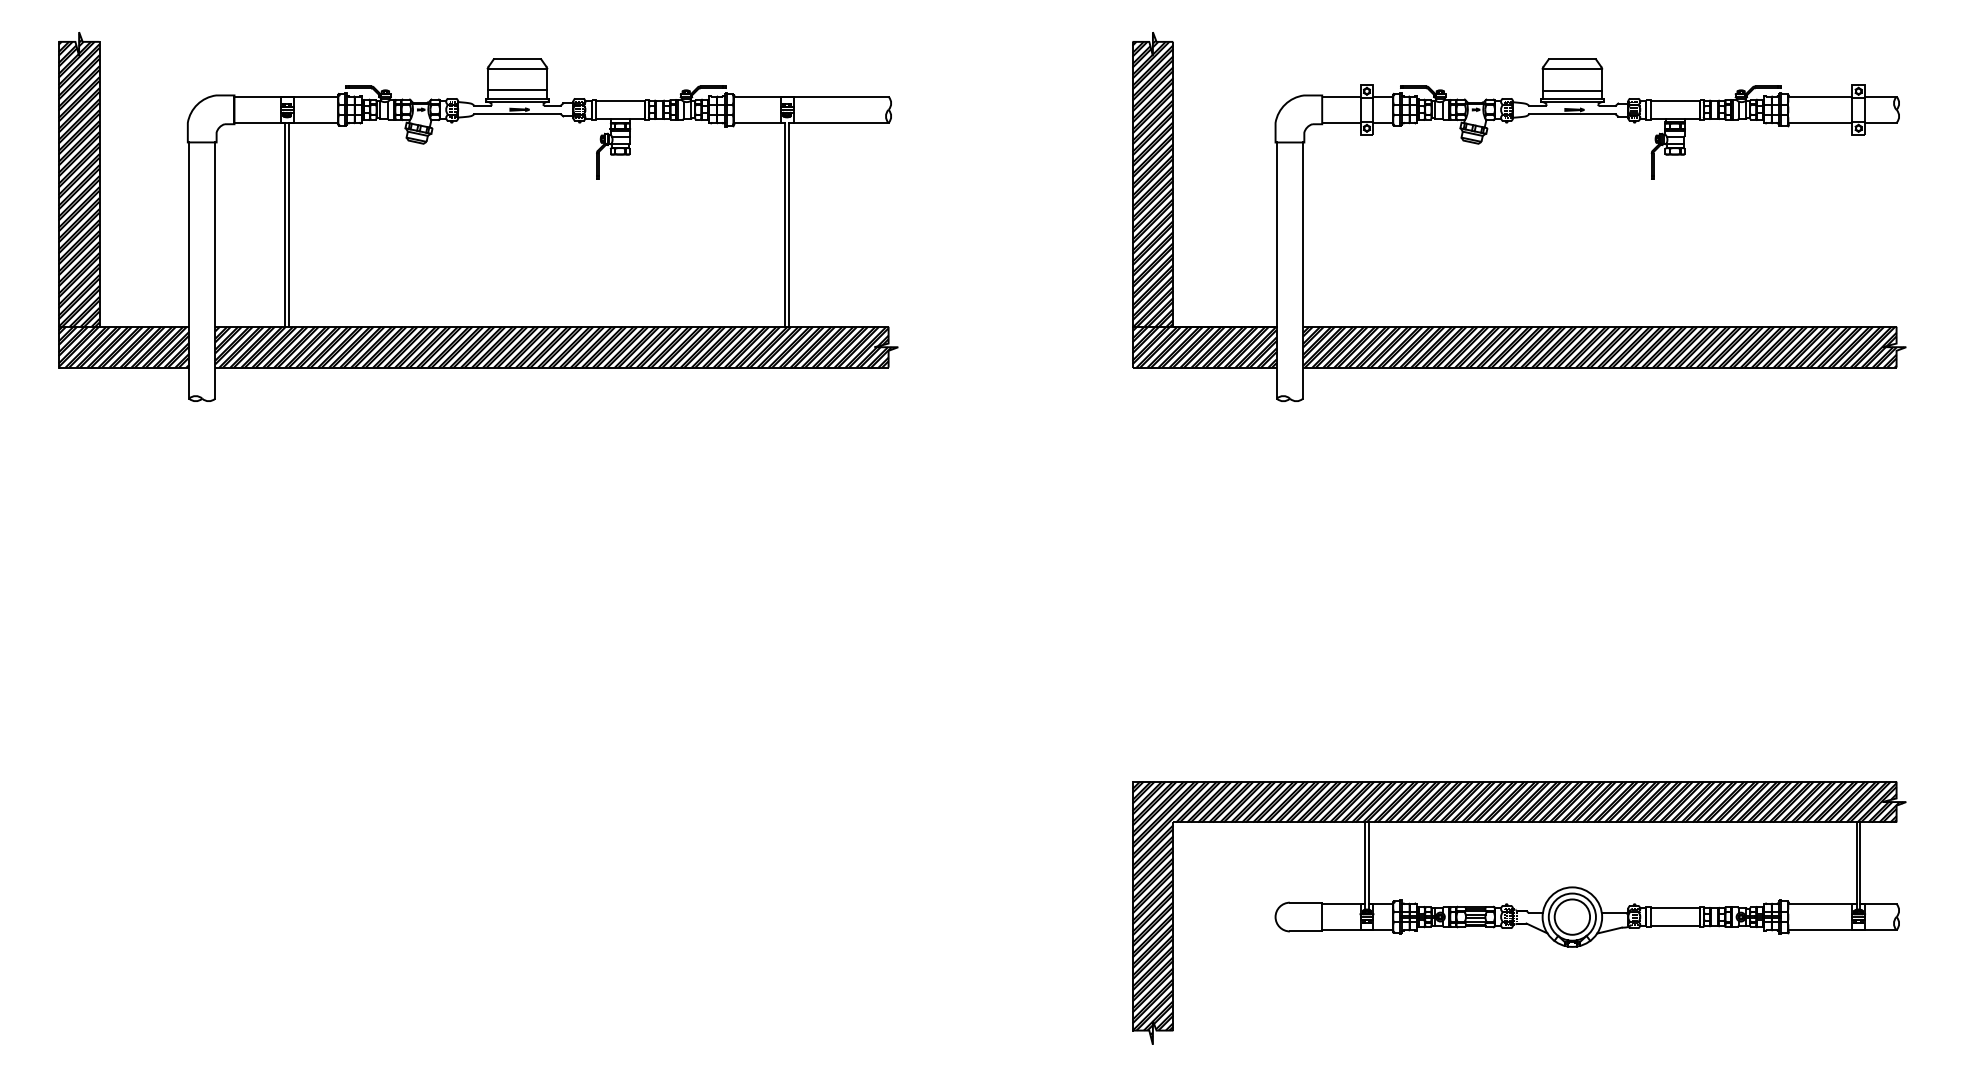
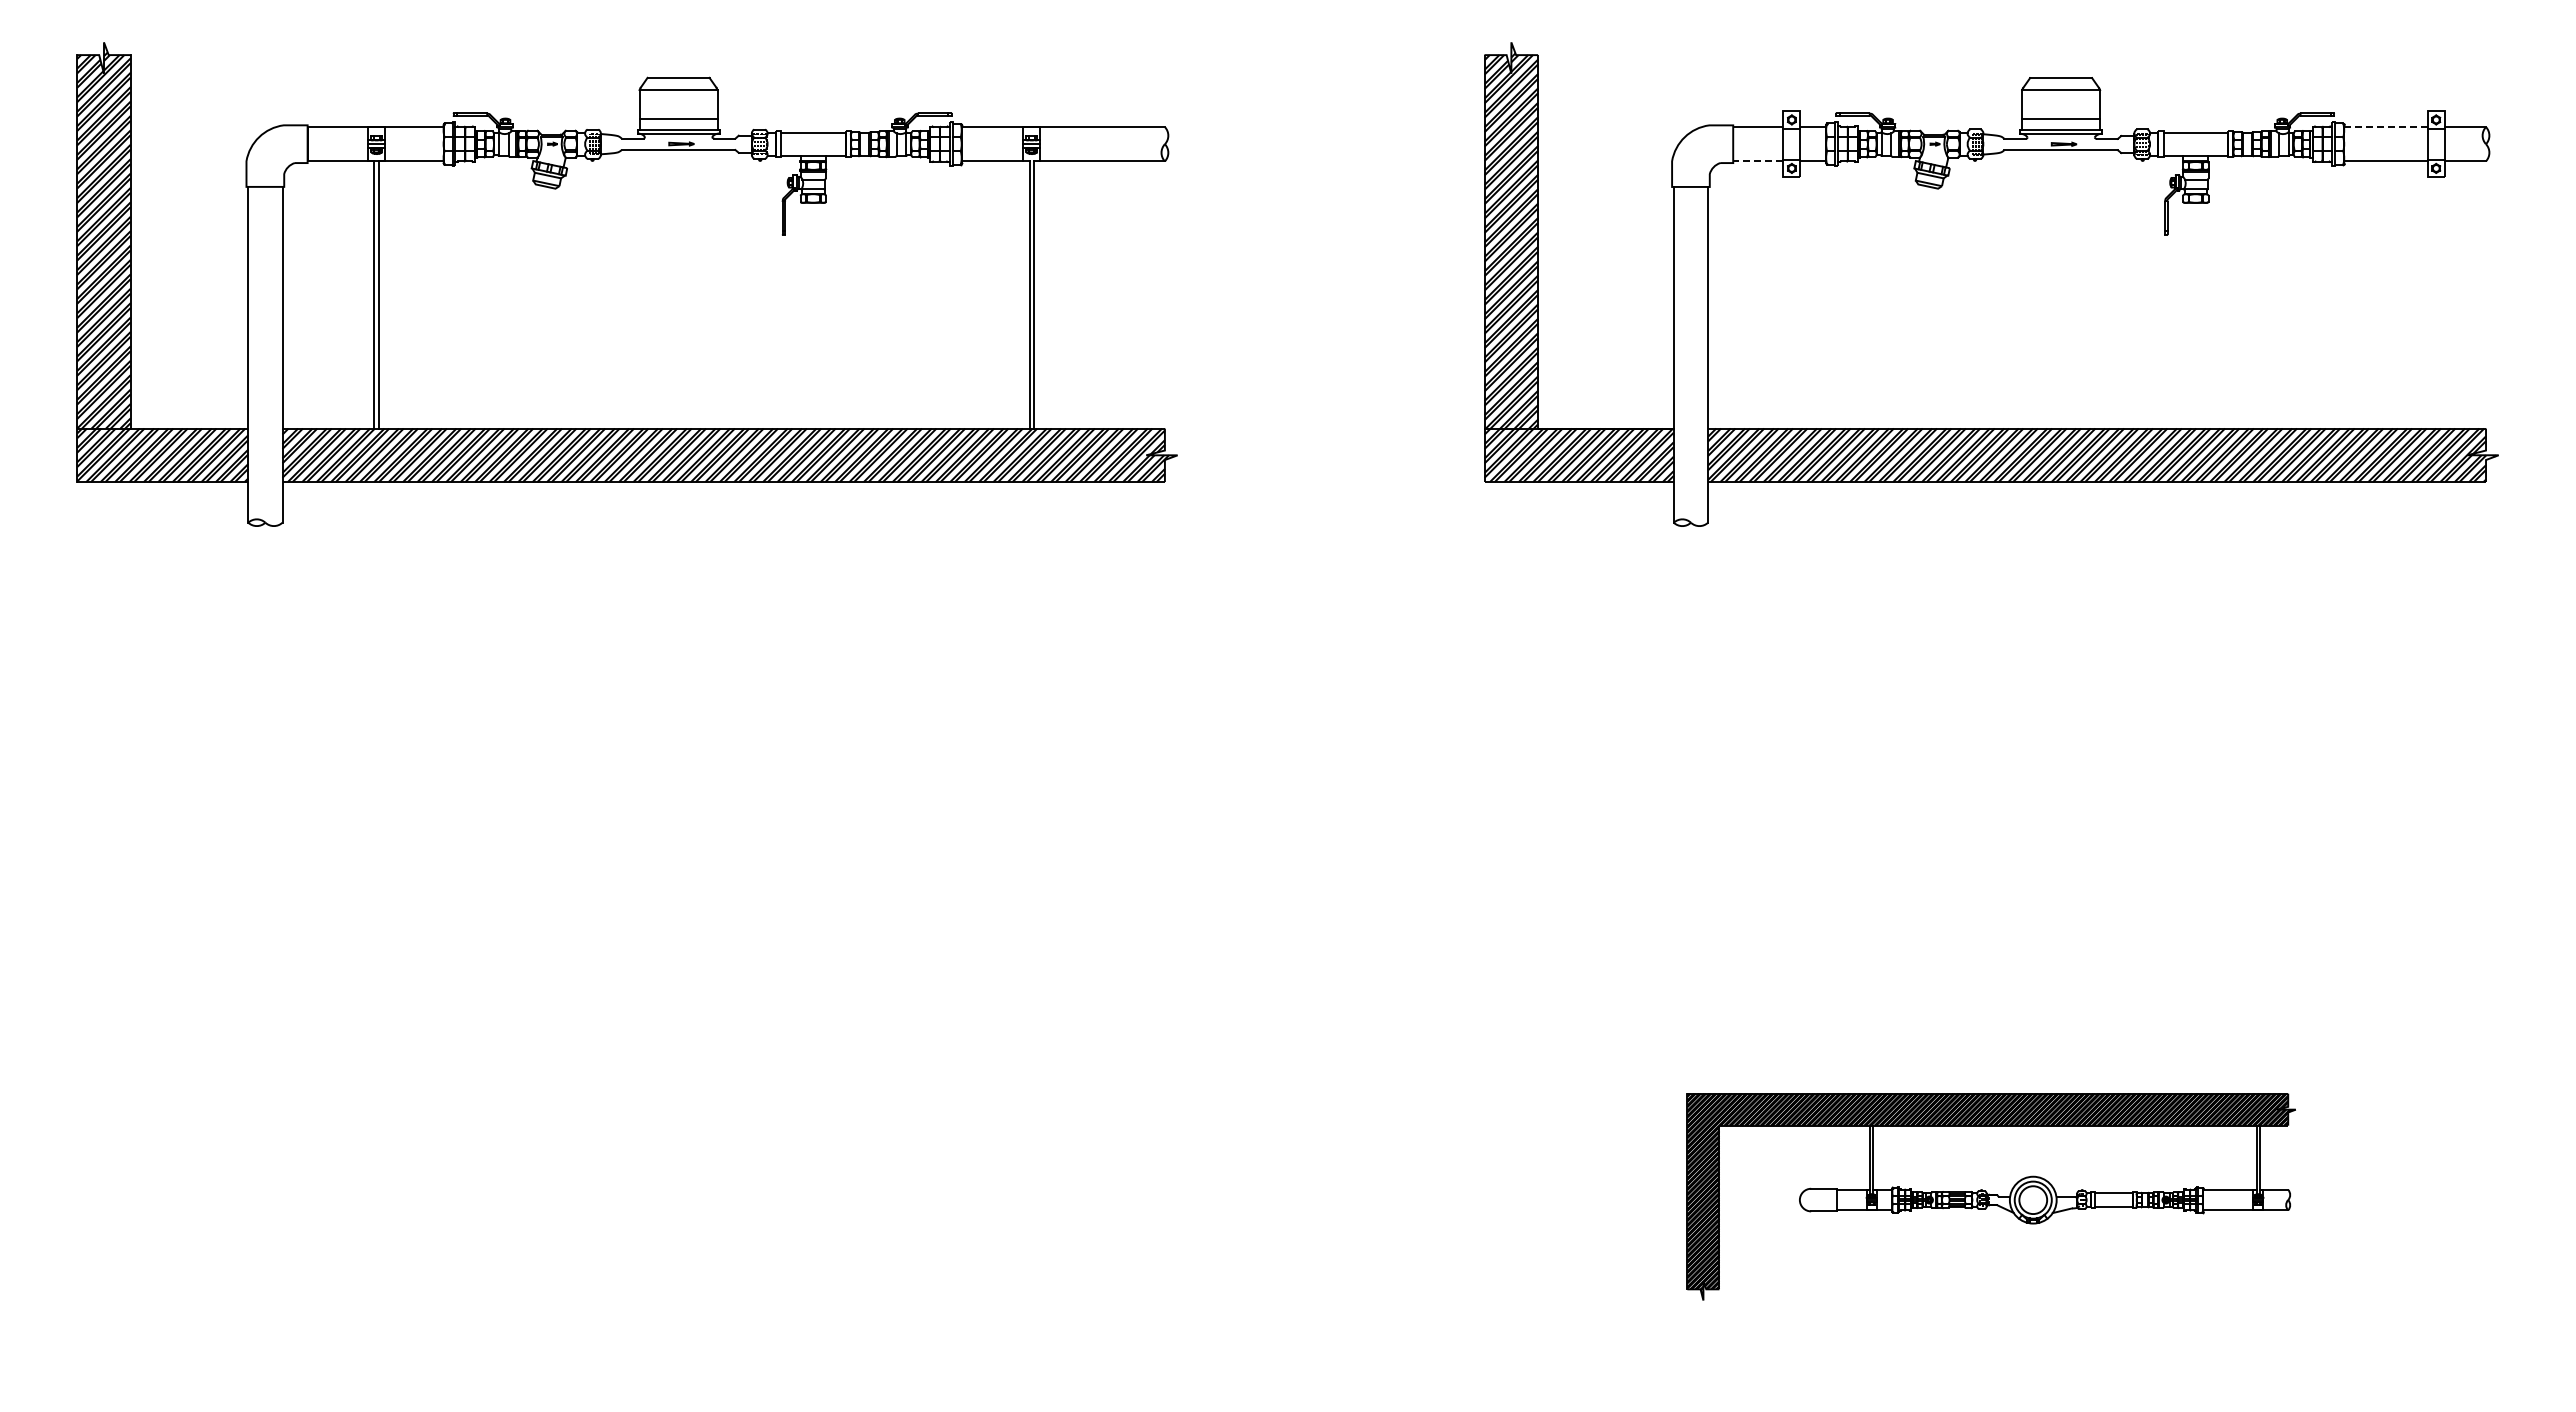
line: (1820, 97) -> (2386, 127), solid -> dashed
line: (1340, 123) -> (1757, 161), solid -> dashed
part: (1519, 912) -> (1991, 1196), size x0.6

